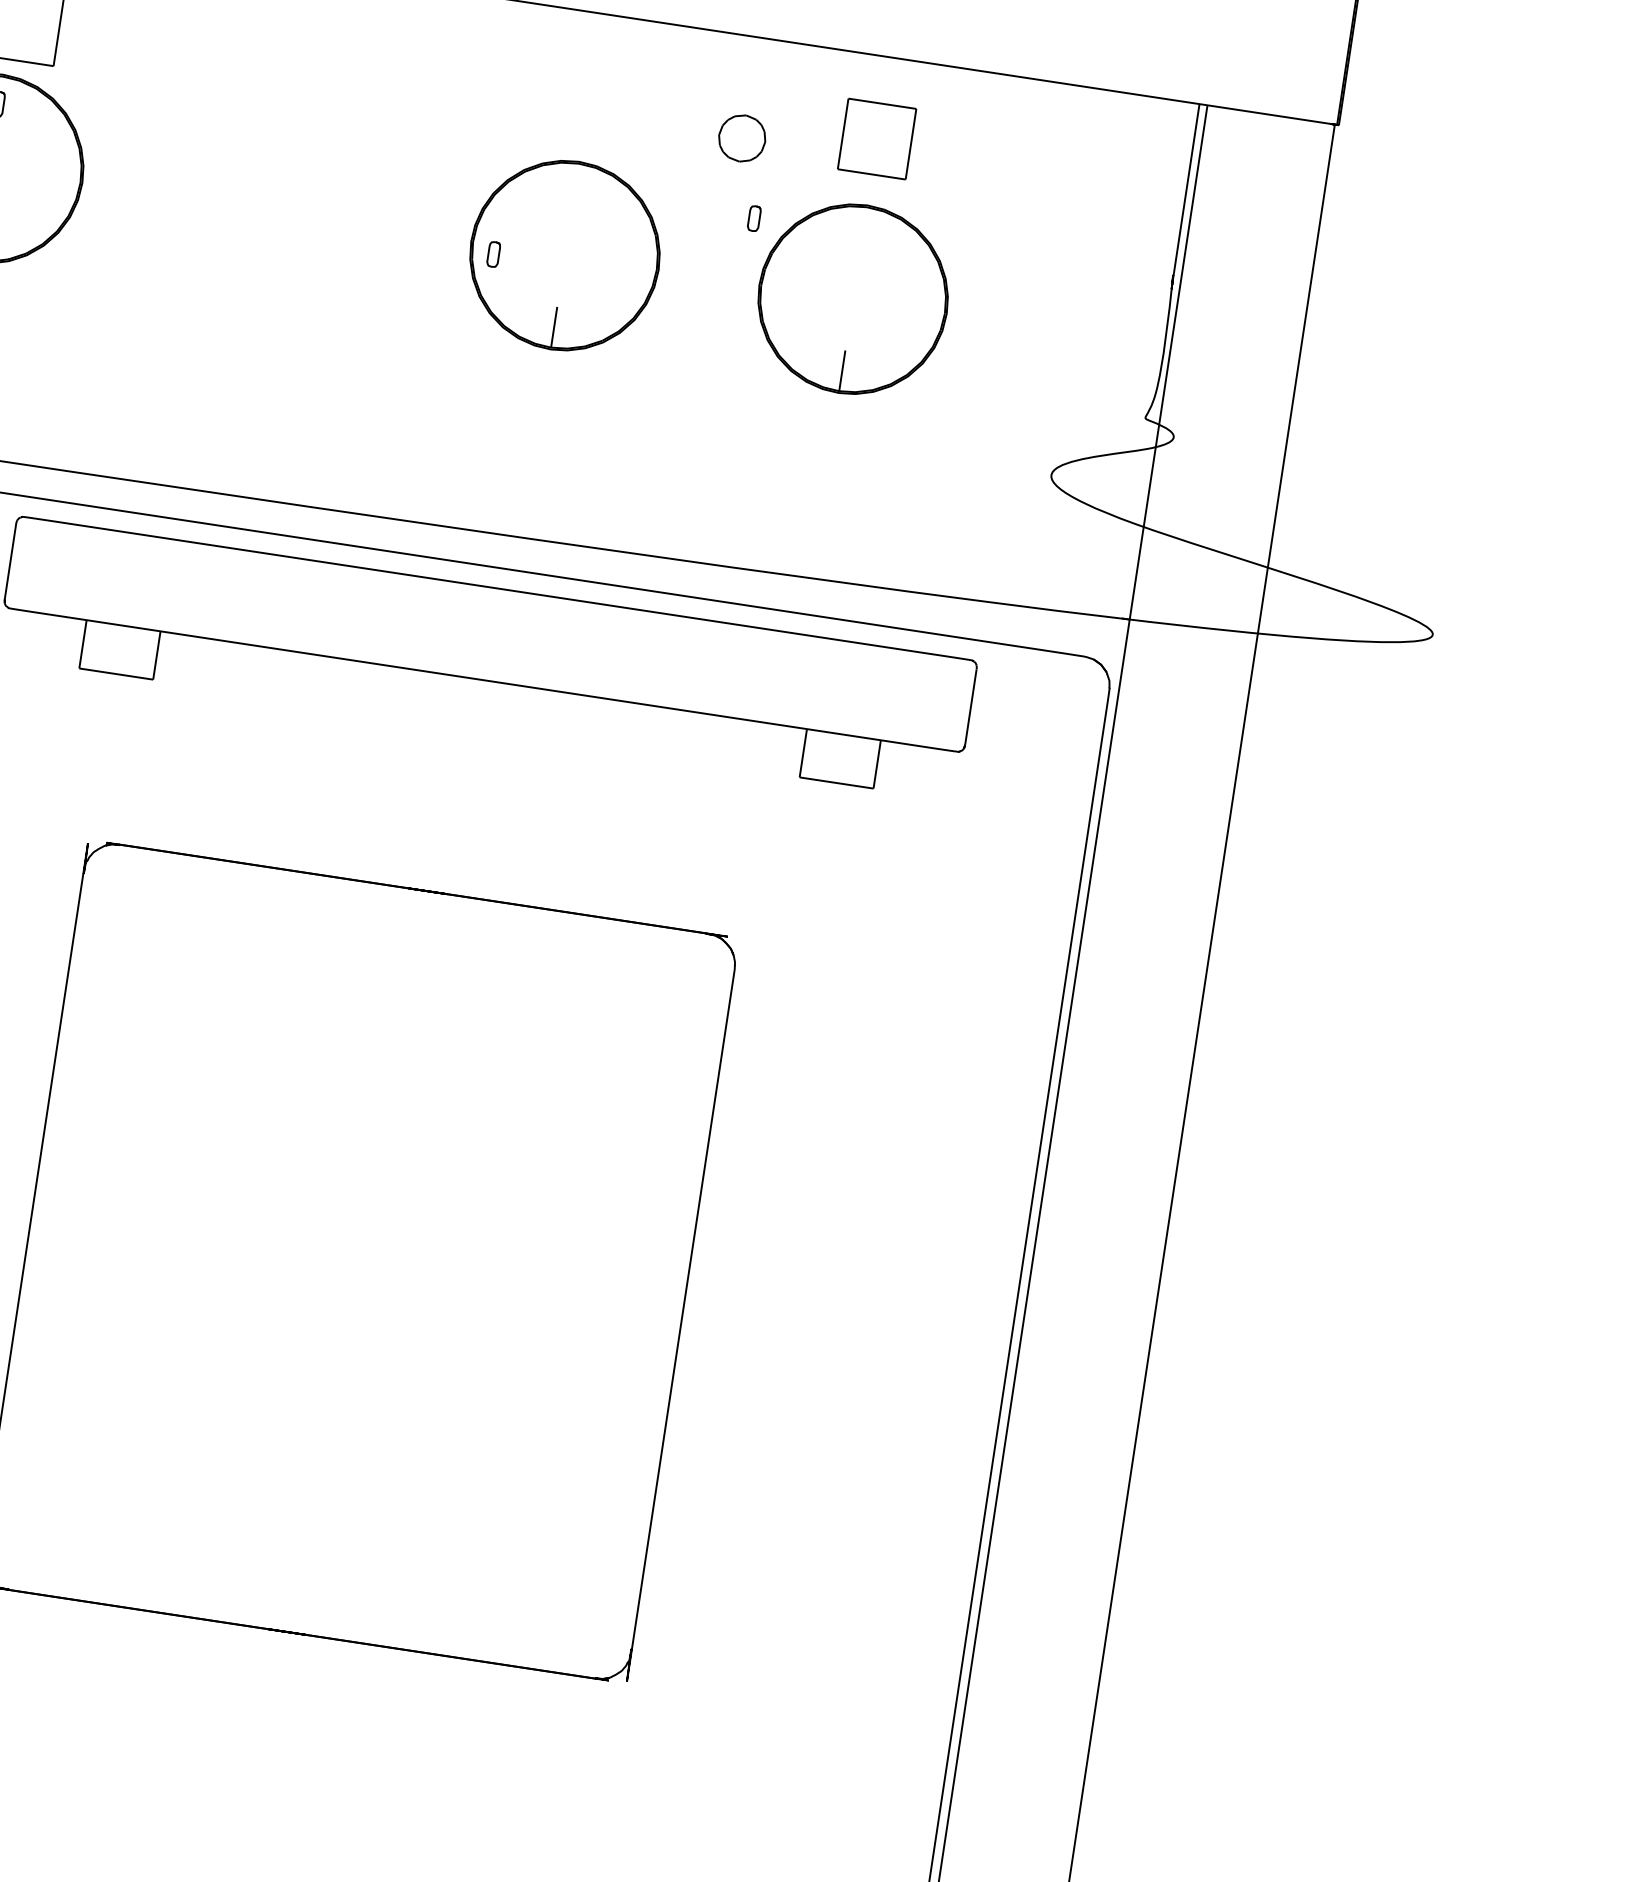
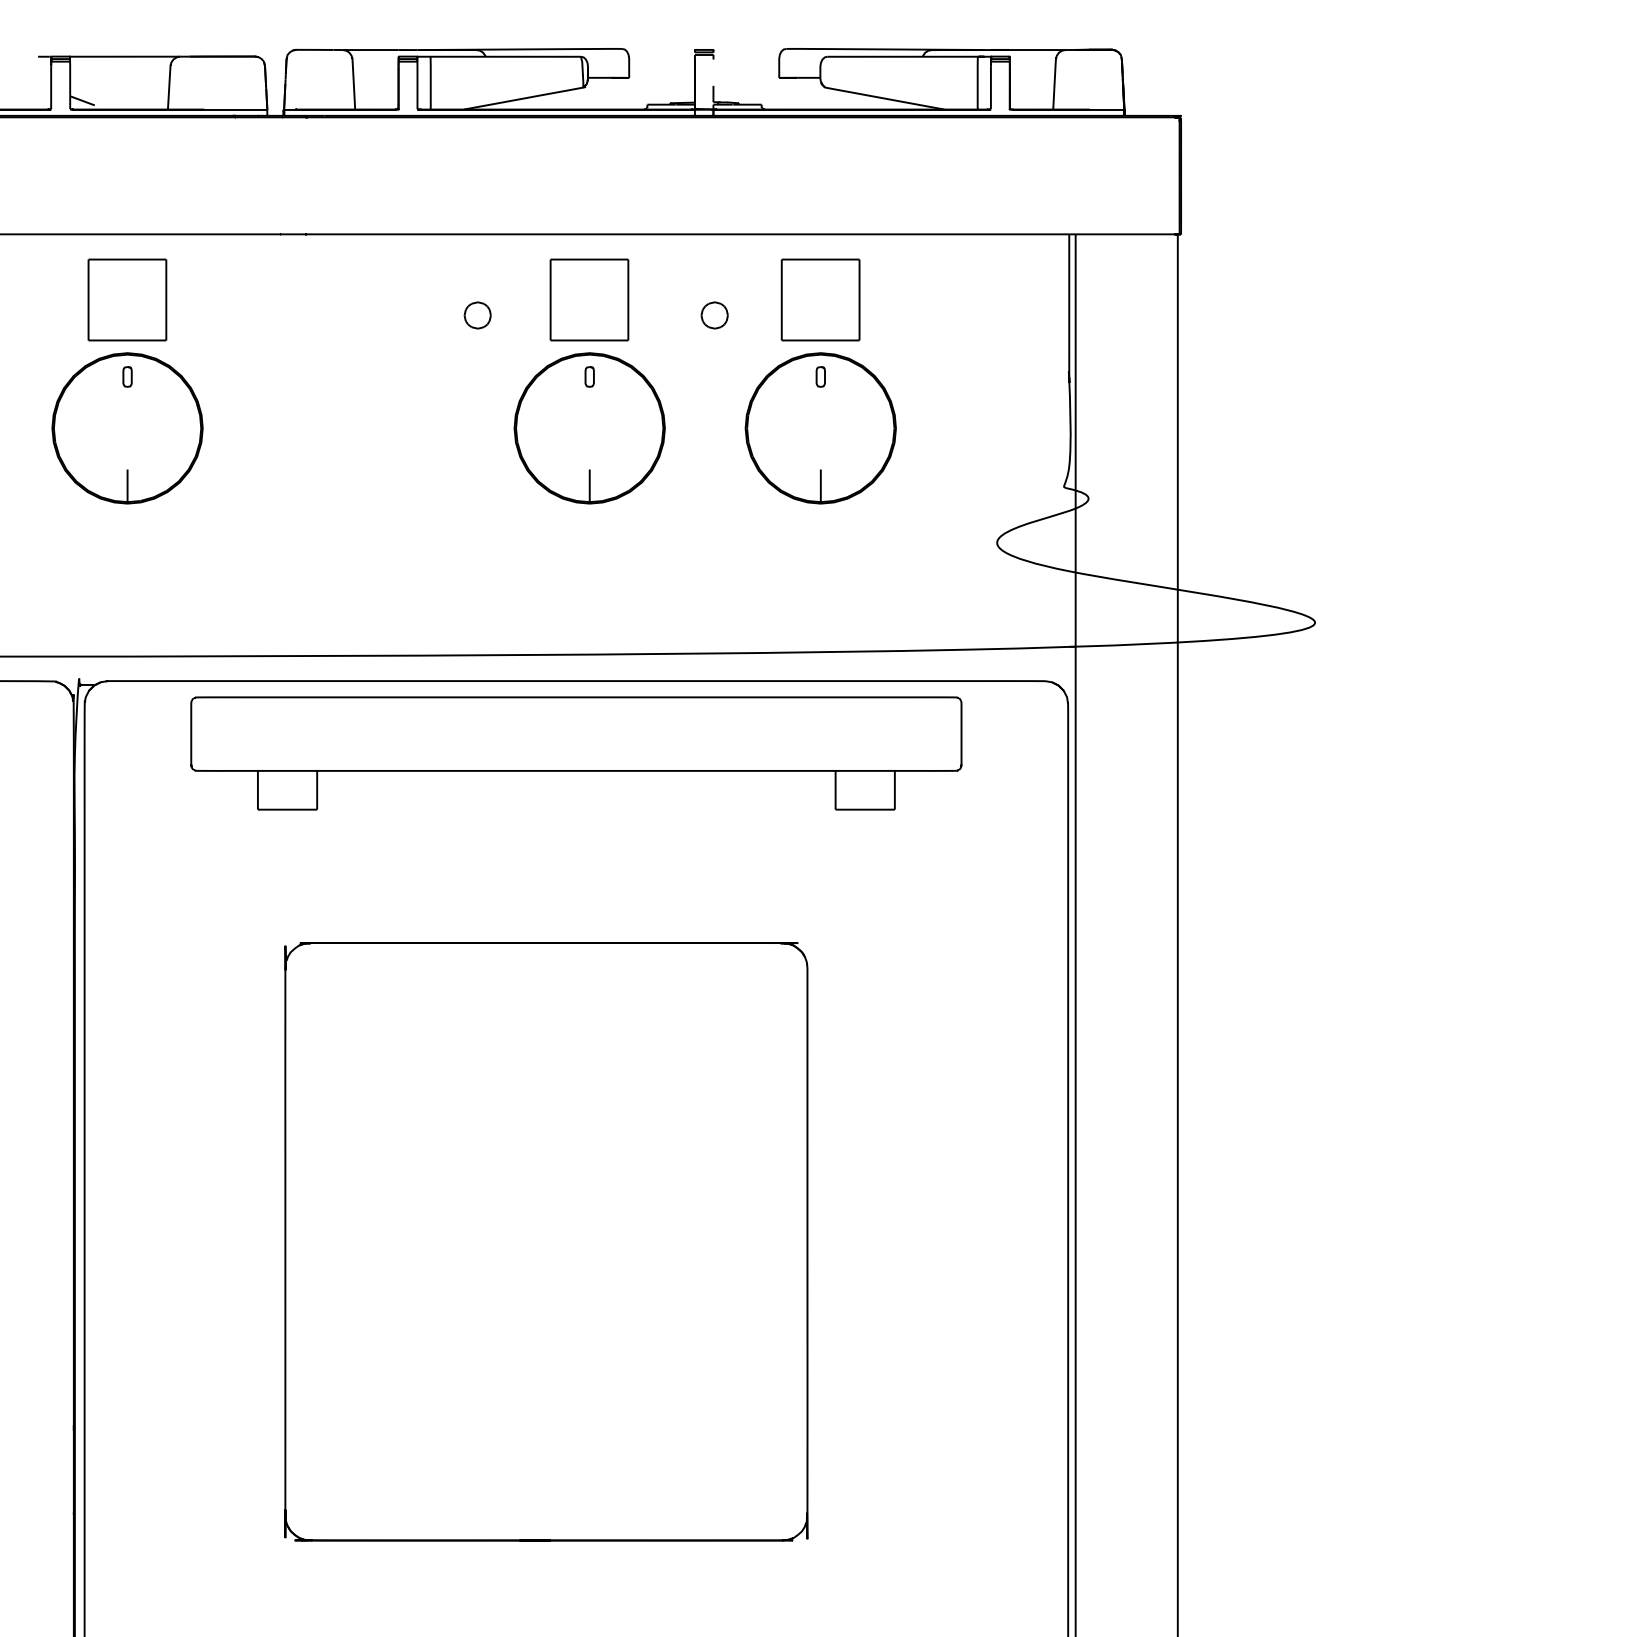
part: (446, 93) -> (477, 315), added
part: (589, 94) -> (589, 299), added
part: (741, 138) -> (714, 315), size x0.71
part: (877, 138) -> (820, 299), size x1.43
part: (754, 218) -> (820, 376), moved
part: (493, 253) -> (589, 376), moved

